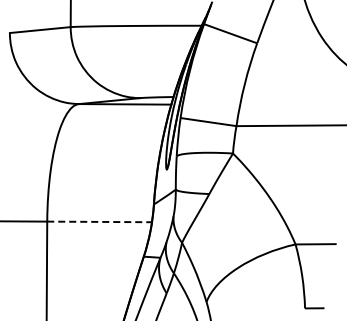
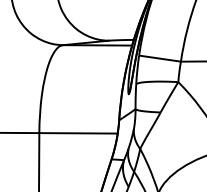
line: (100, 221) -> (79, 133), dashed -> solid

